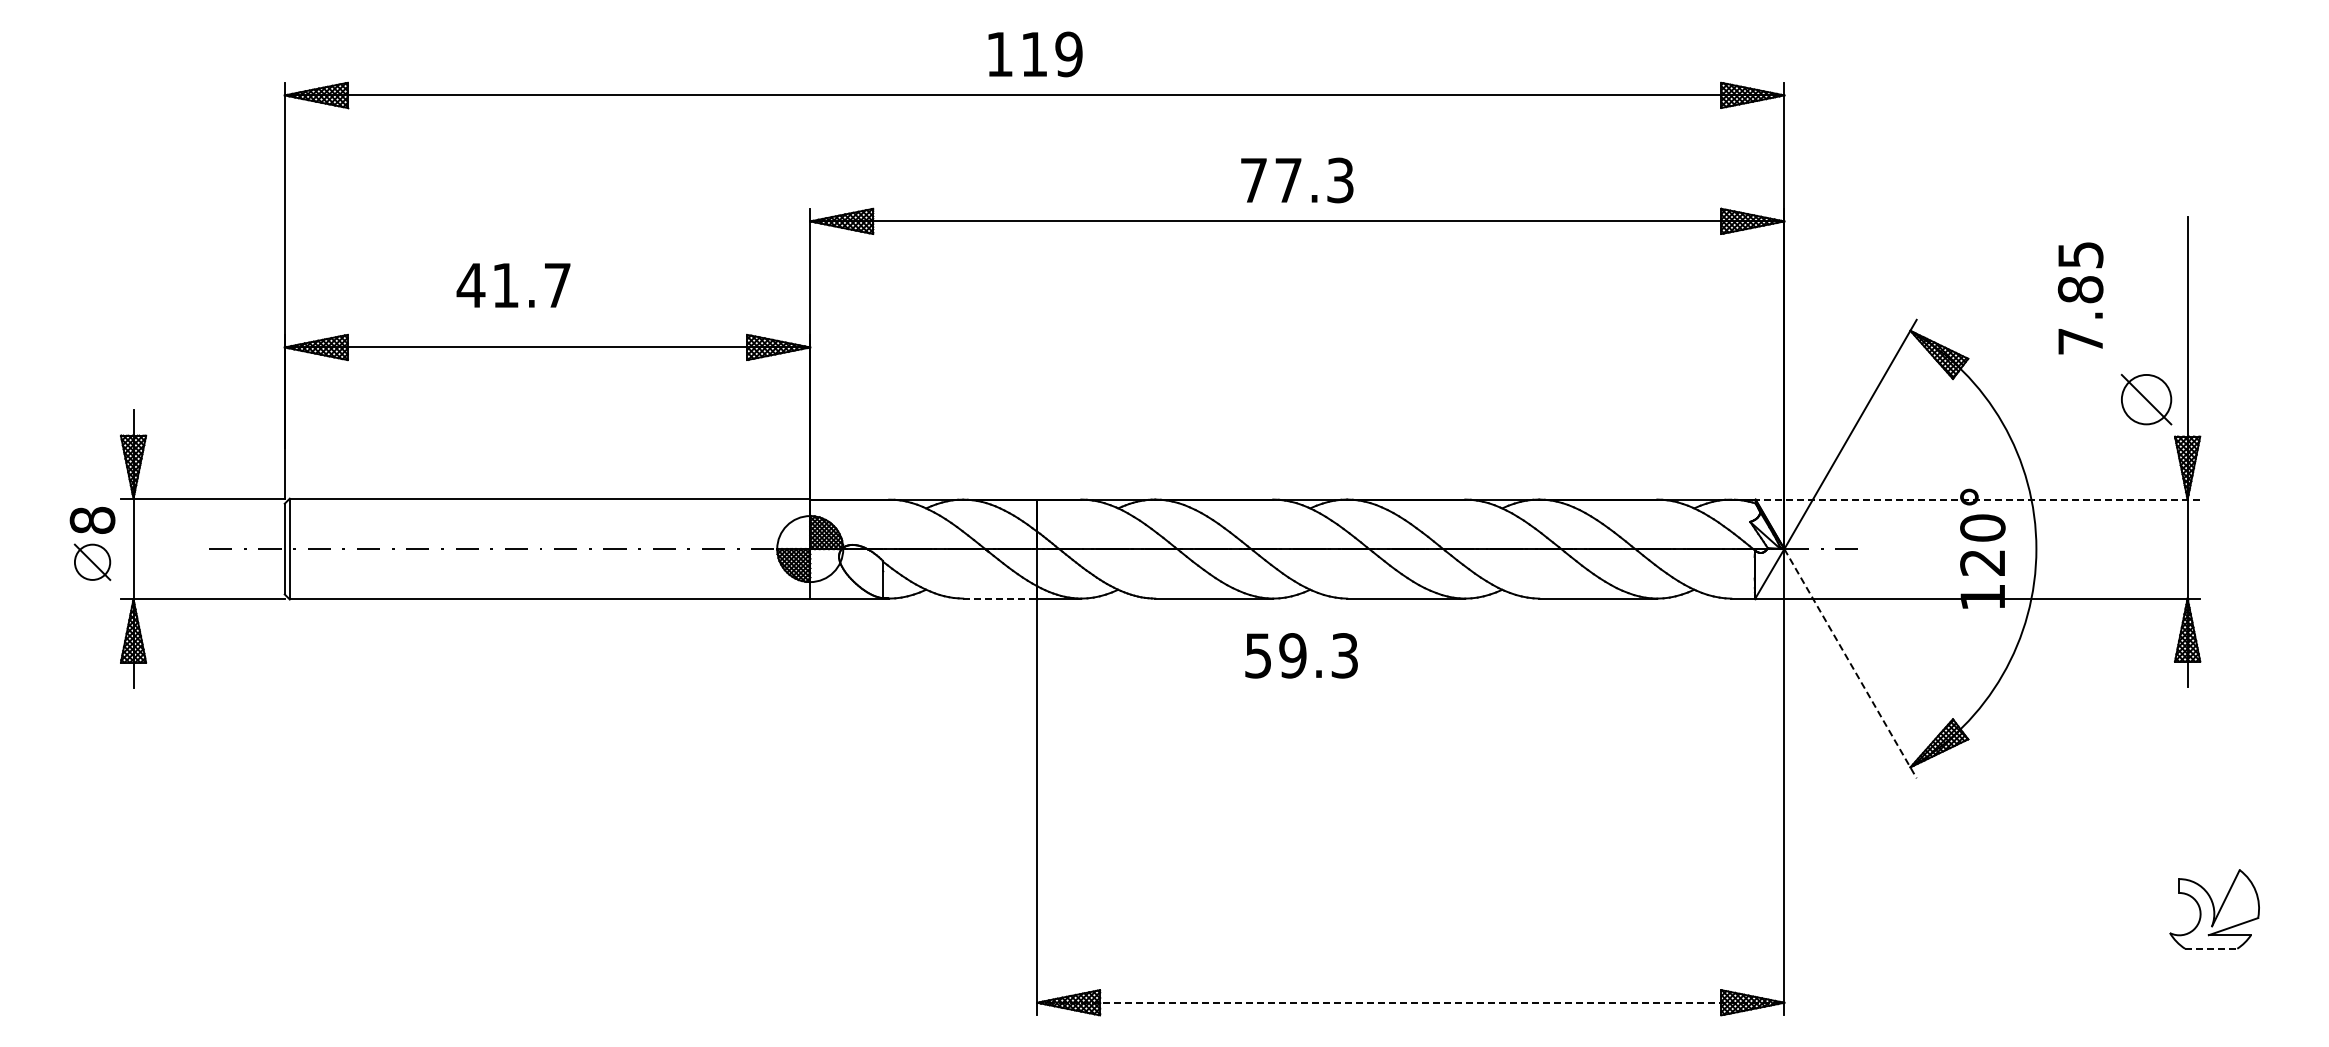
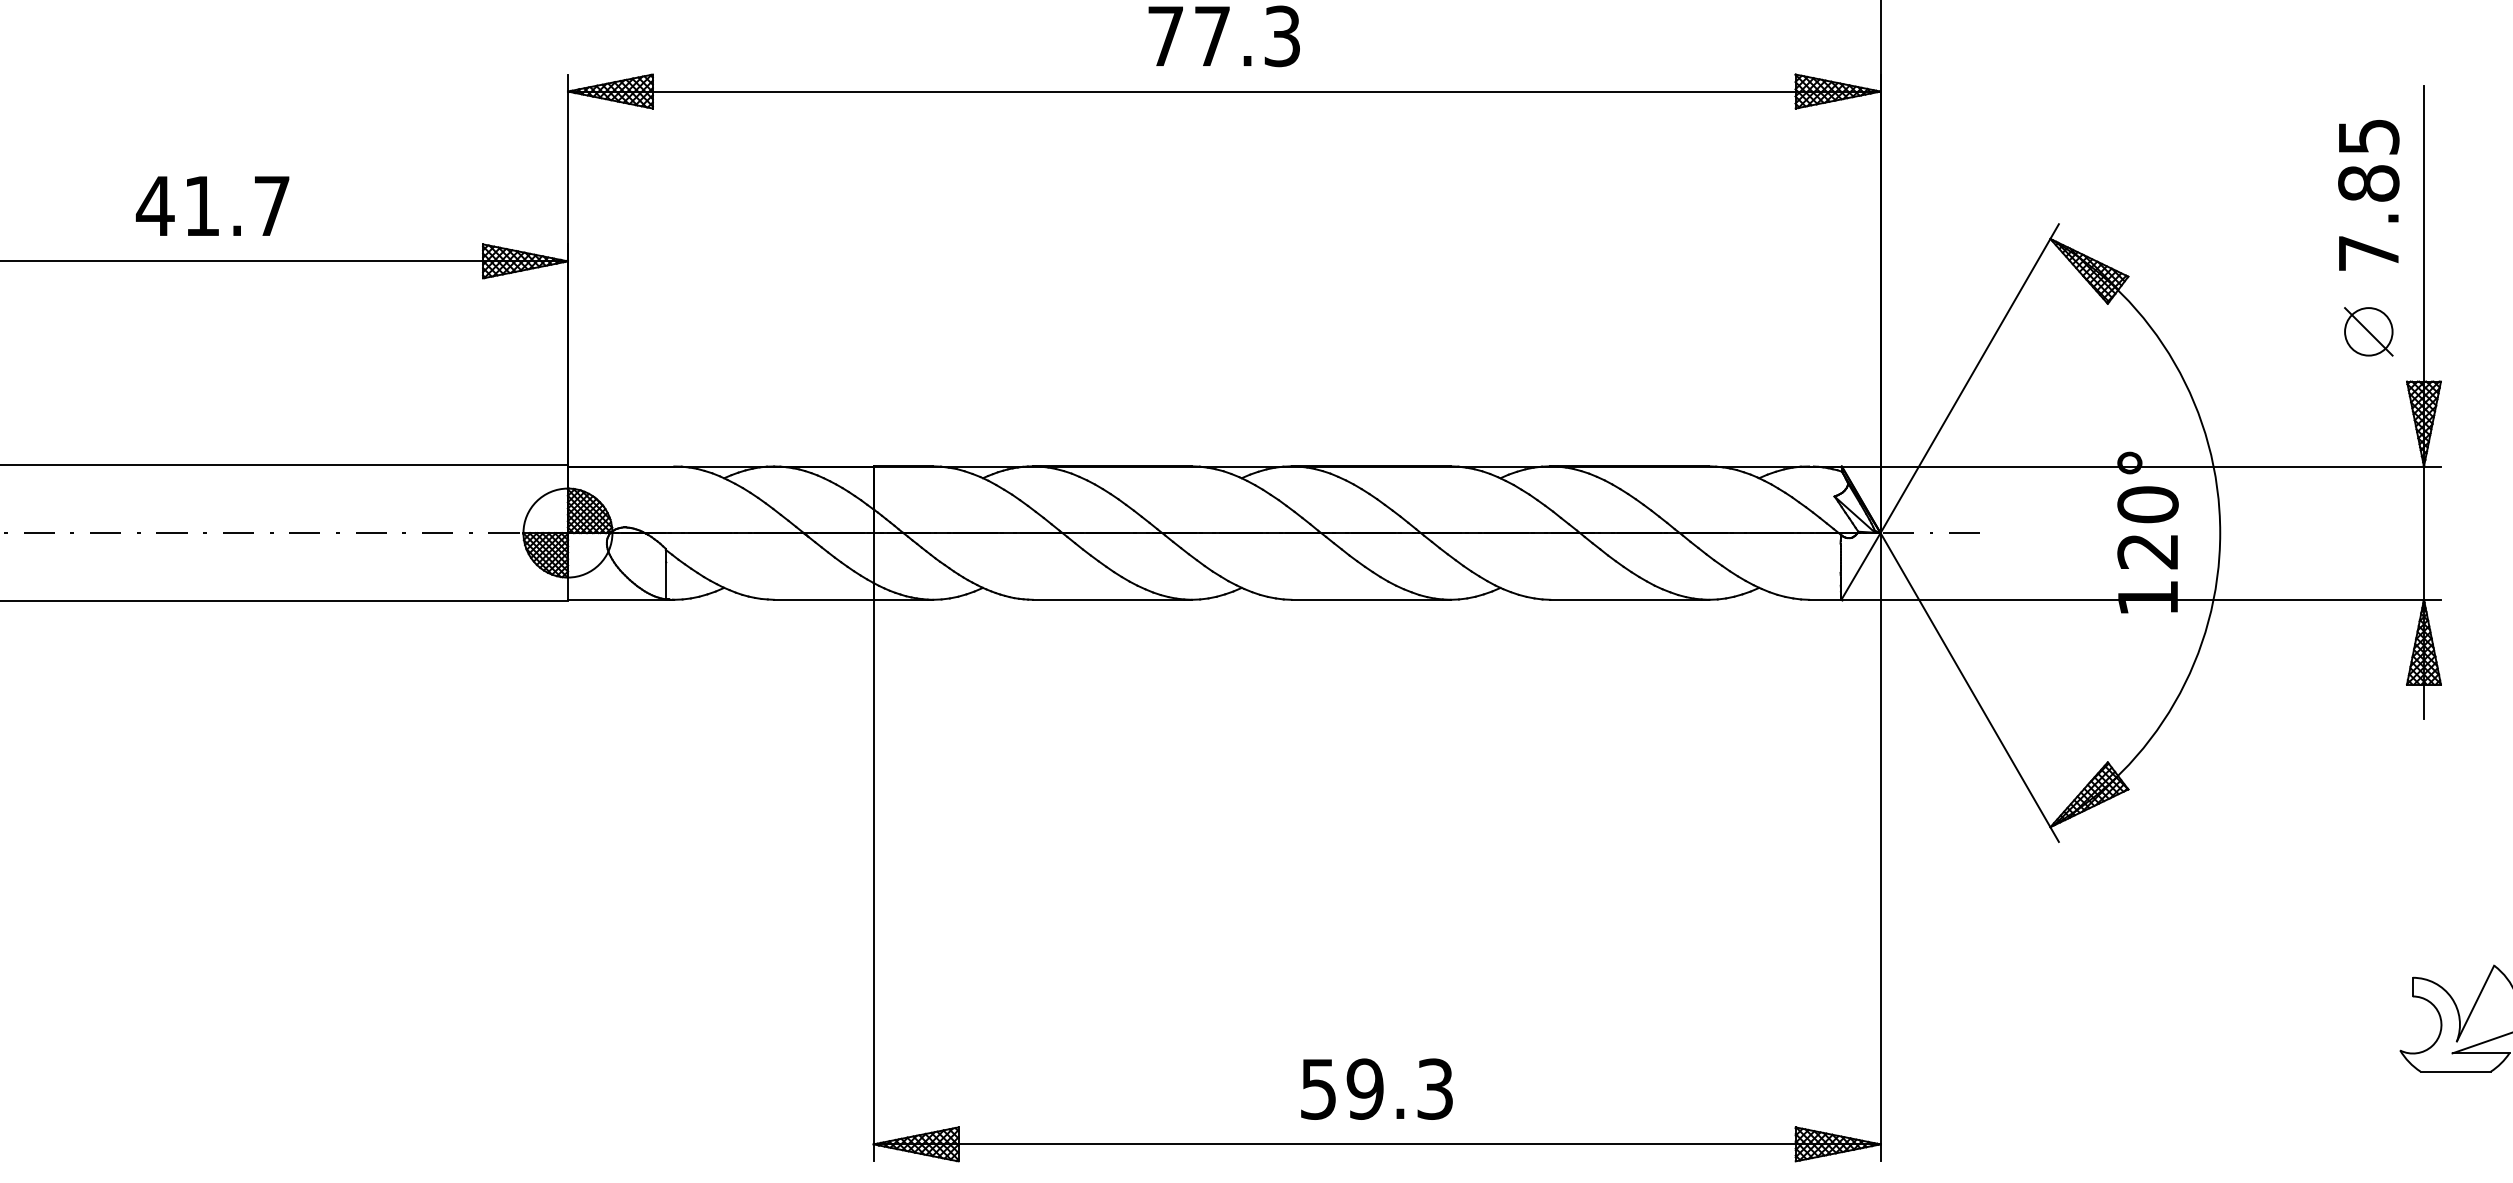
text: (513, 285) -> (212, 206), moved
text: (2080, 298) -> (2368, 195), moved
part: (2146, 399) -> (2368, 331), size x0.71
line: (1977, 499) -> (2140, 466), dashed -> solid
line: (1000, 598) -> (824, 599), dashed -> solid
text: (1301, 655) -> (1376, 1088), moved
line: (1850, 664) -> (1969, 688), dashed -> solid
line: (2211, 948) -> (2456, 1071), dashed -> solid
line: (1410, 1002) -> (1376, 1144), dashed -> solid

